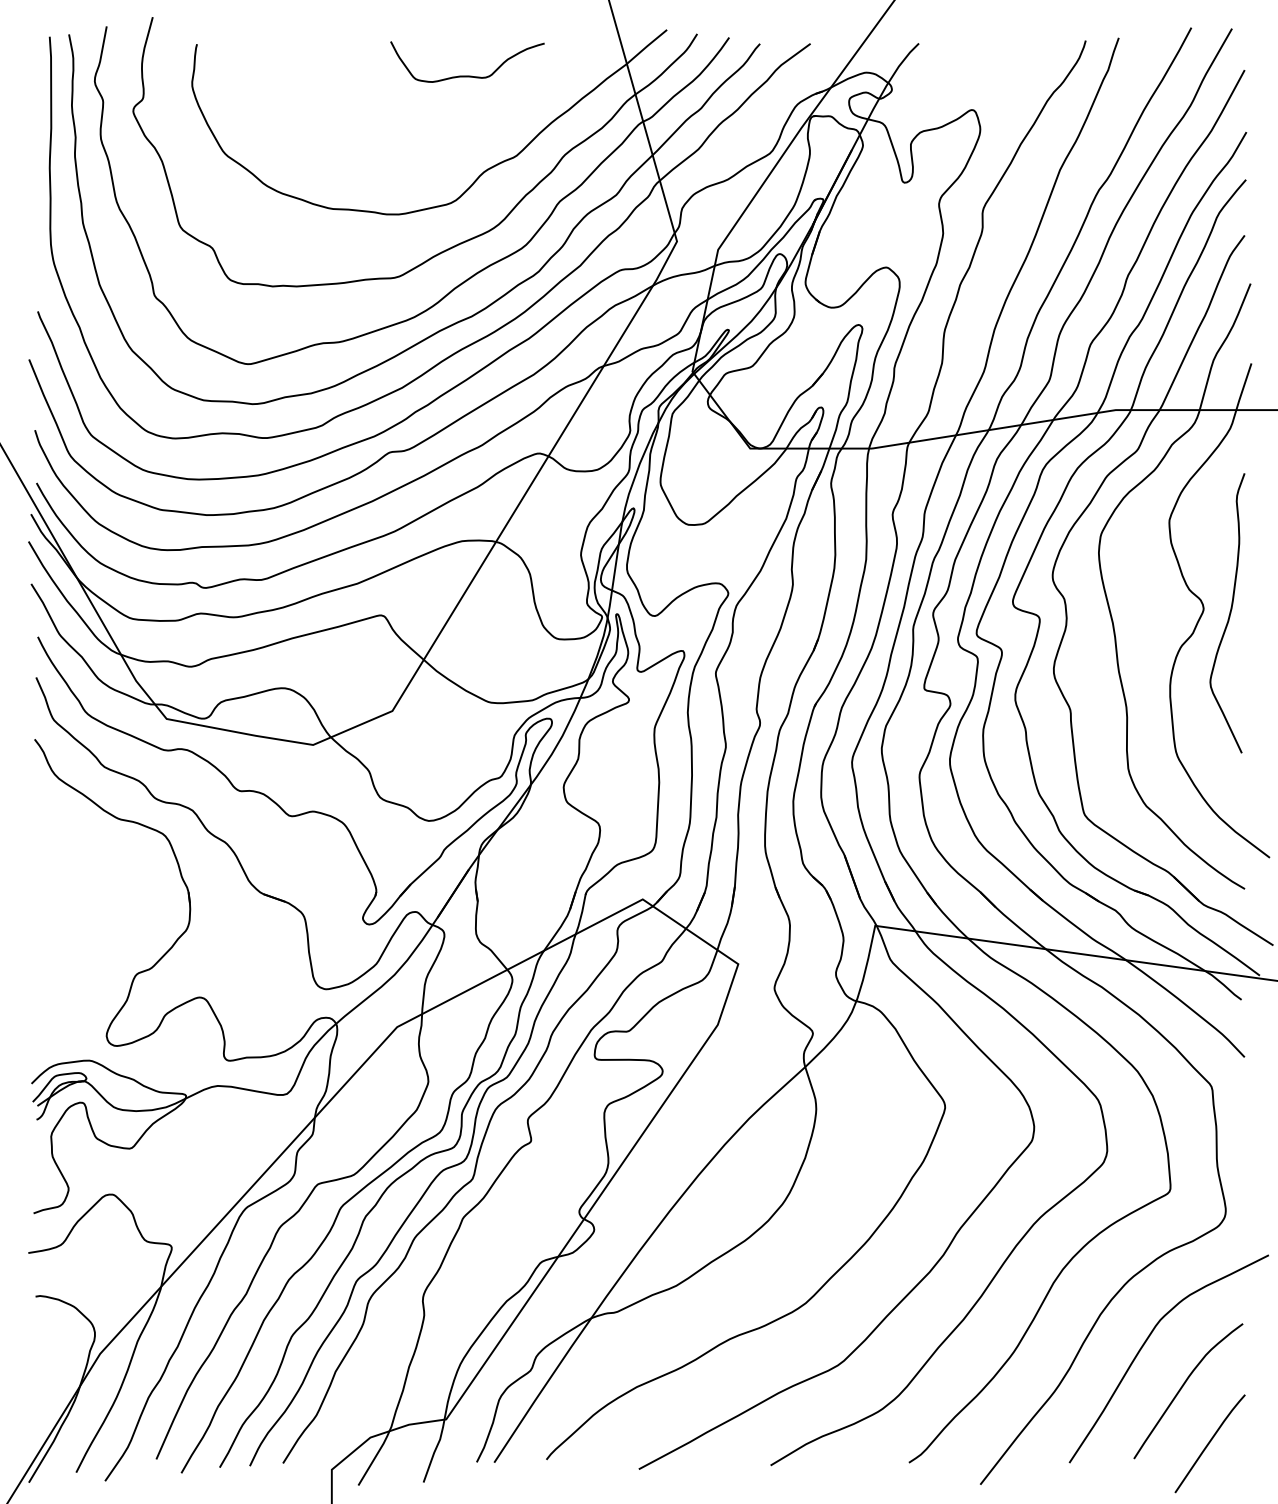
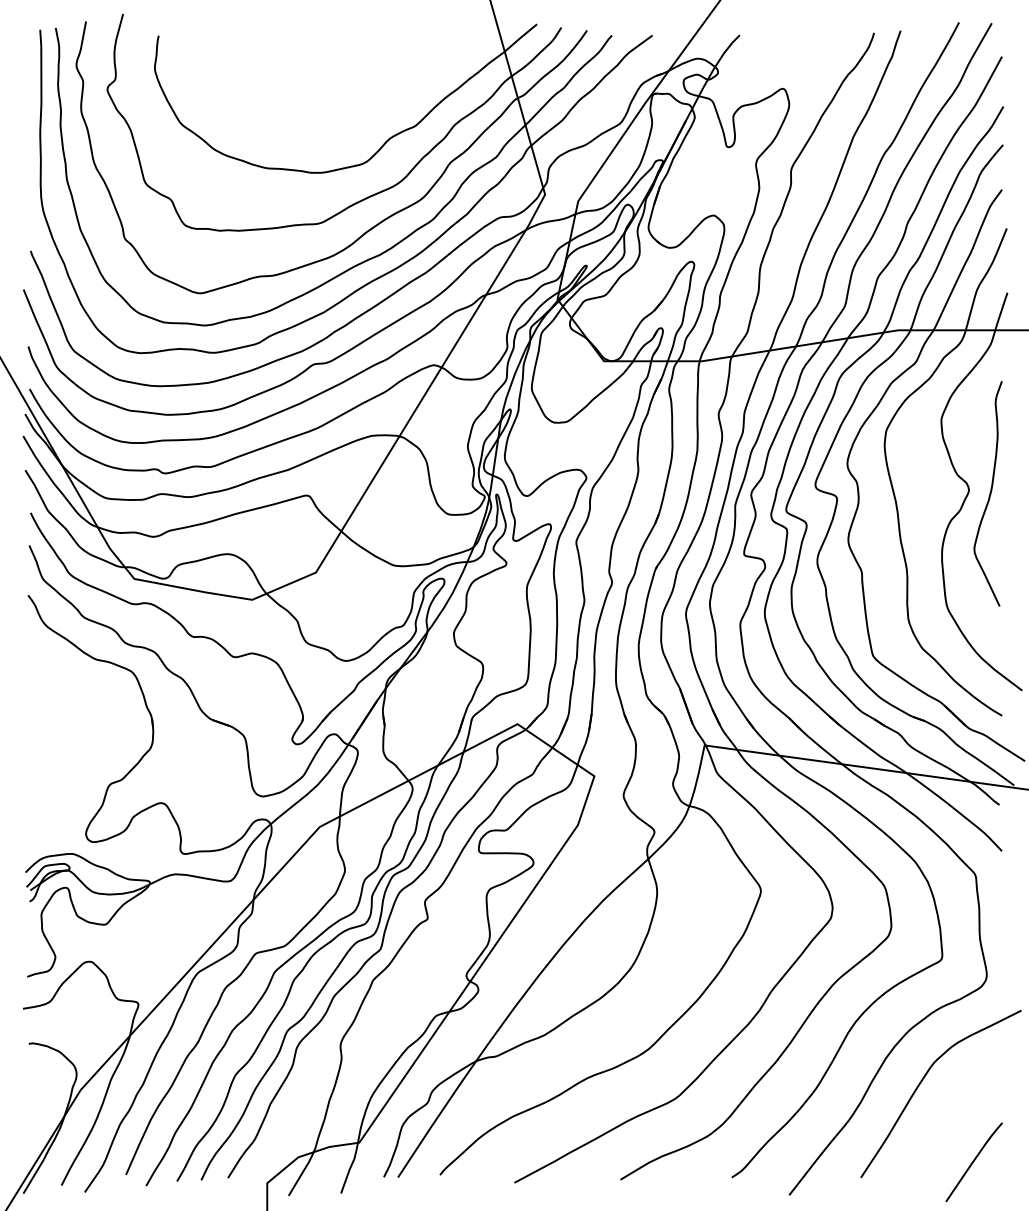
curve: (467, 75) -> (376, 60), removed
curve: (1182, 1388) -> (951, 1117), removed

